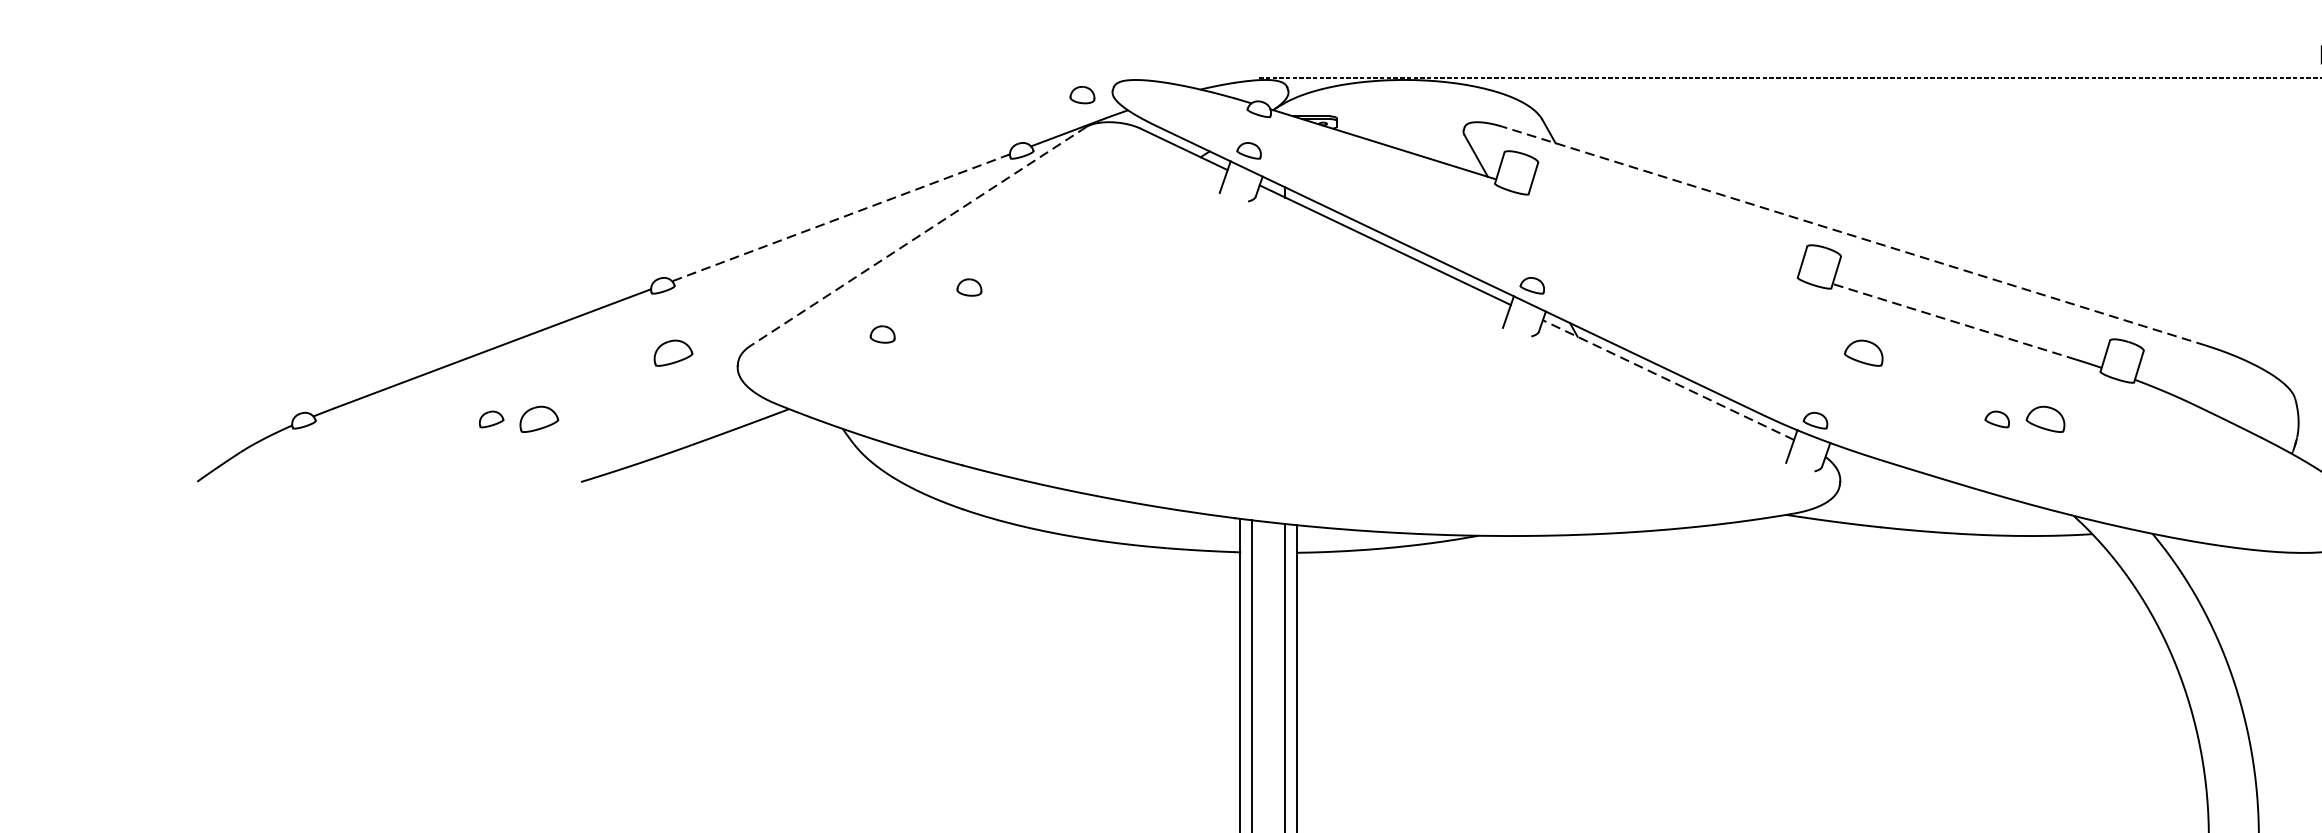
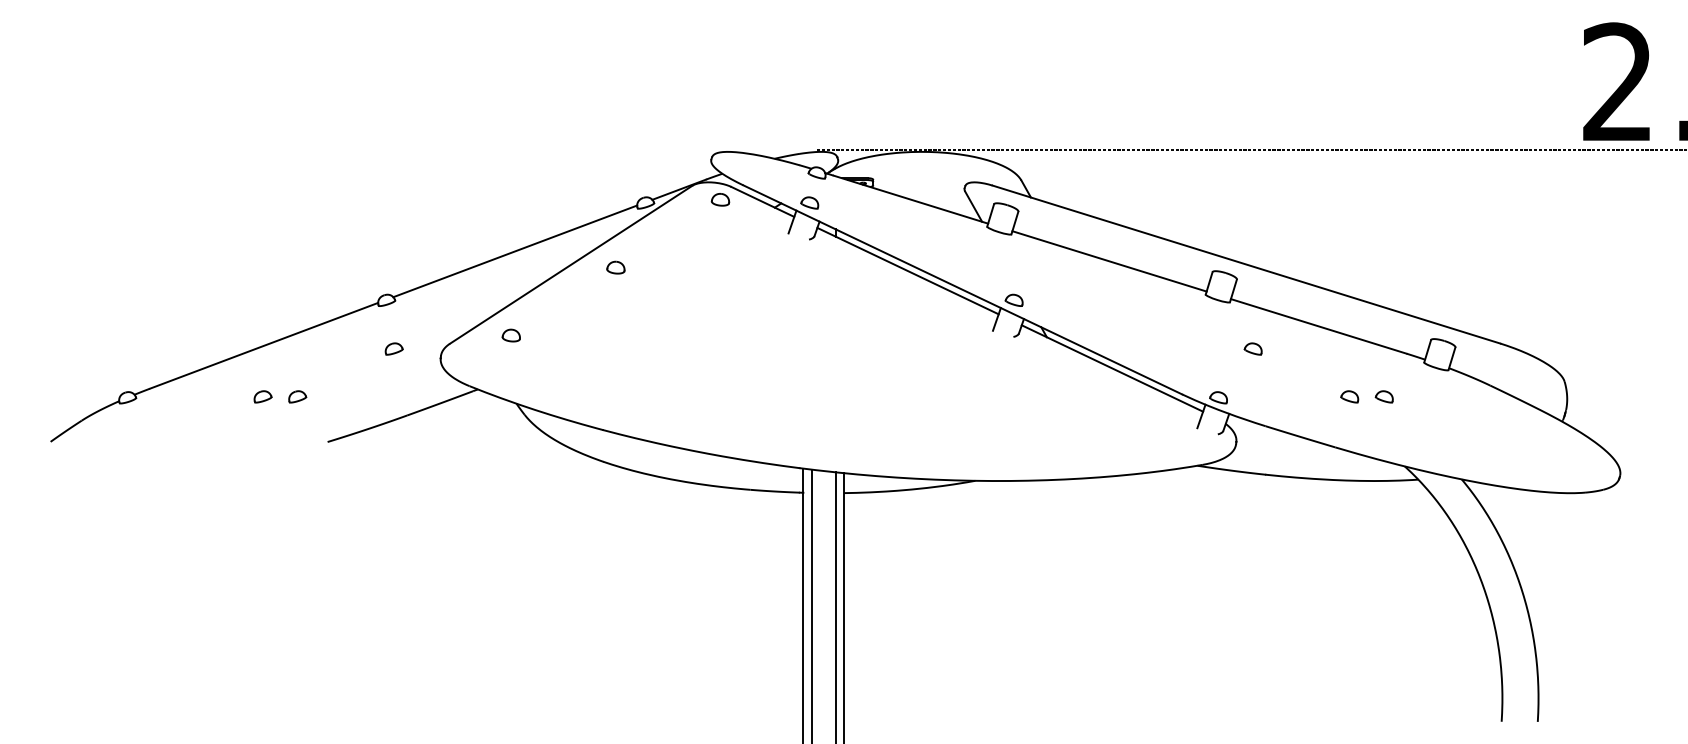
part: (1082, 94) -> (720, 199), moved
line: (839, 218) -> (514, 251), dashed -> solid
line: (1664, 231) -> (1109, 261), added
line: (918, 236) -> (571, 264), dashed -> solid
line: (1854, 236) -> (1246, 264), dashed -> solid
part: (968, 287) -> (615, 267), moved
line: (1954, 321) -> (1318, 326), dashed -> solid
part: (881, 334) -> (510, 335), moved
part: (672, 352) -> (393, 348), size x0.62
part: (1862, 352) -> (1252, 348), size x0.62
line: (1668, 380) -> (1112, 368), dashed -> solid
part: (539, 418) -> (297, 396), size x0.62
part: (2044, 418) -> (1383, 396), size x0.62

